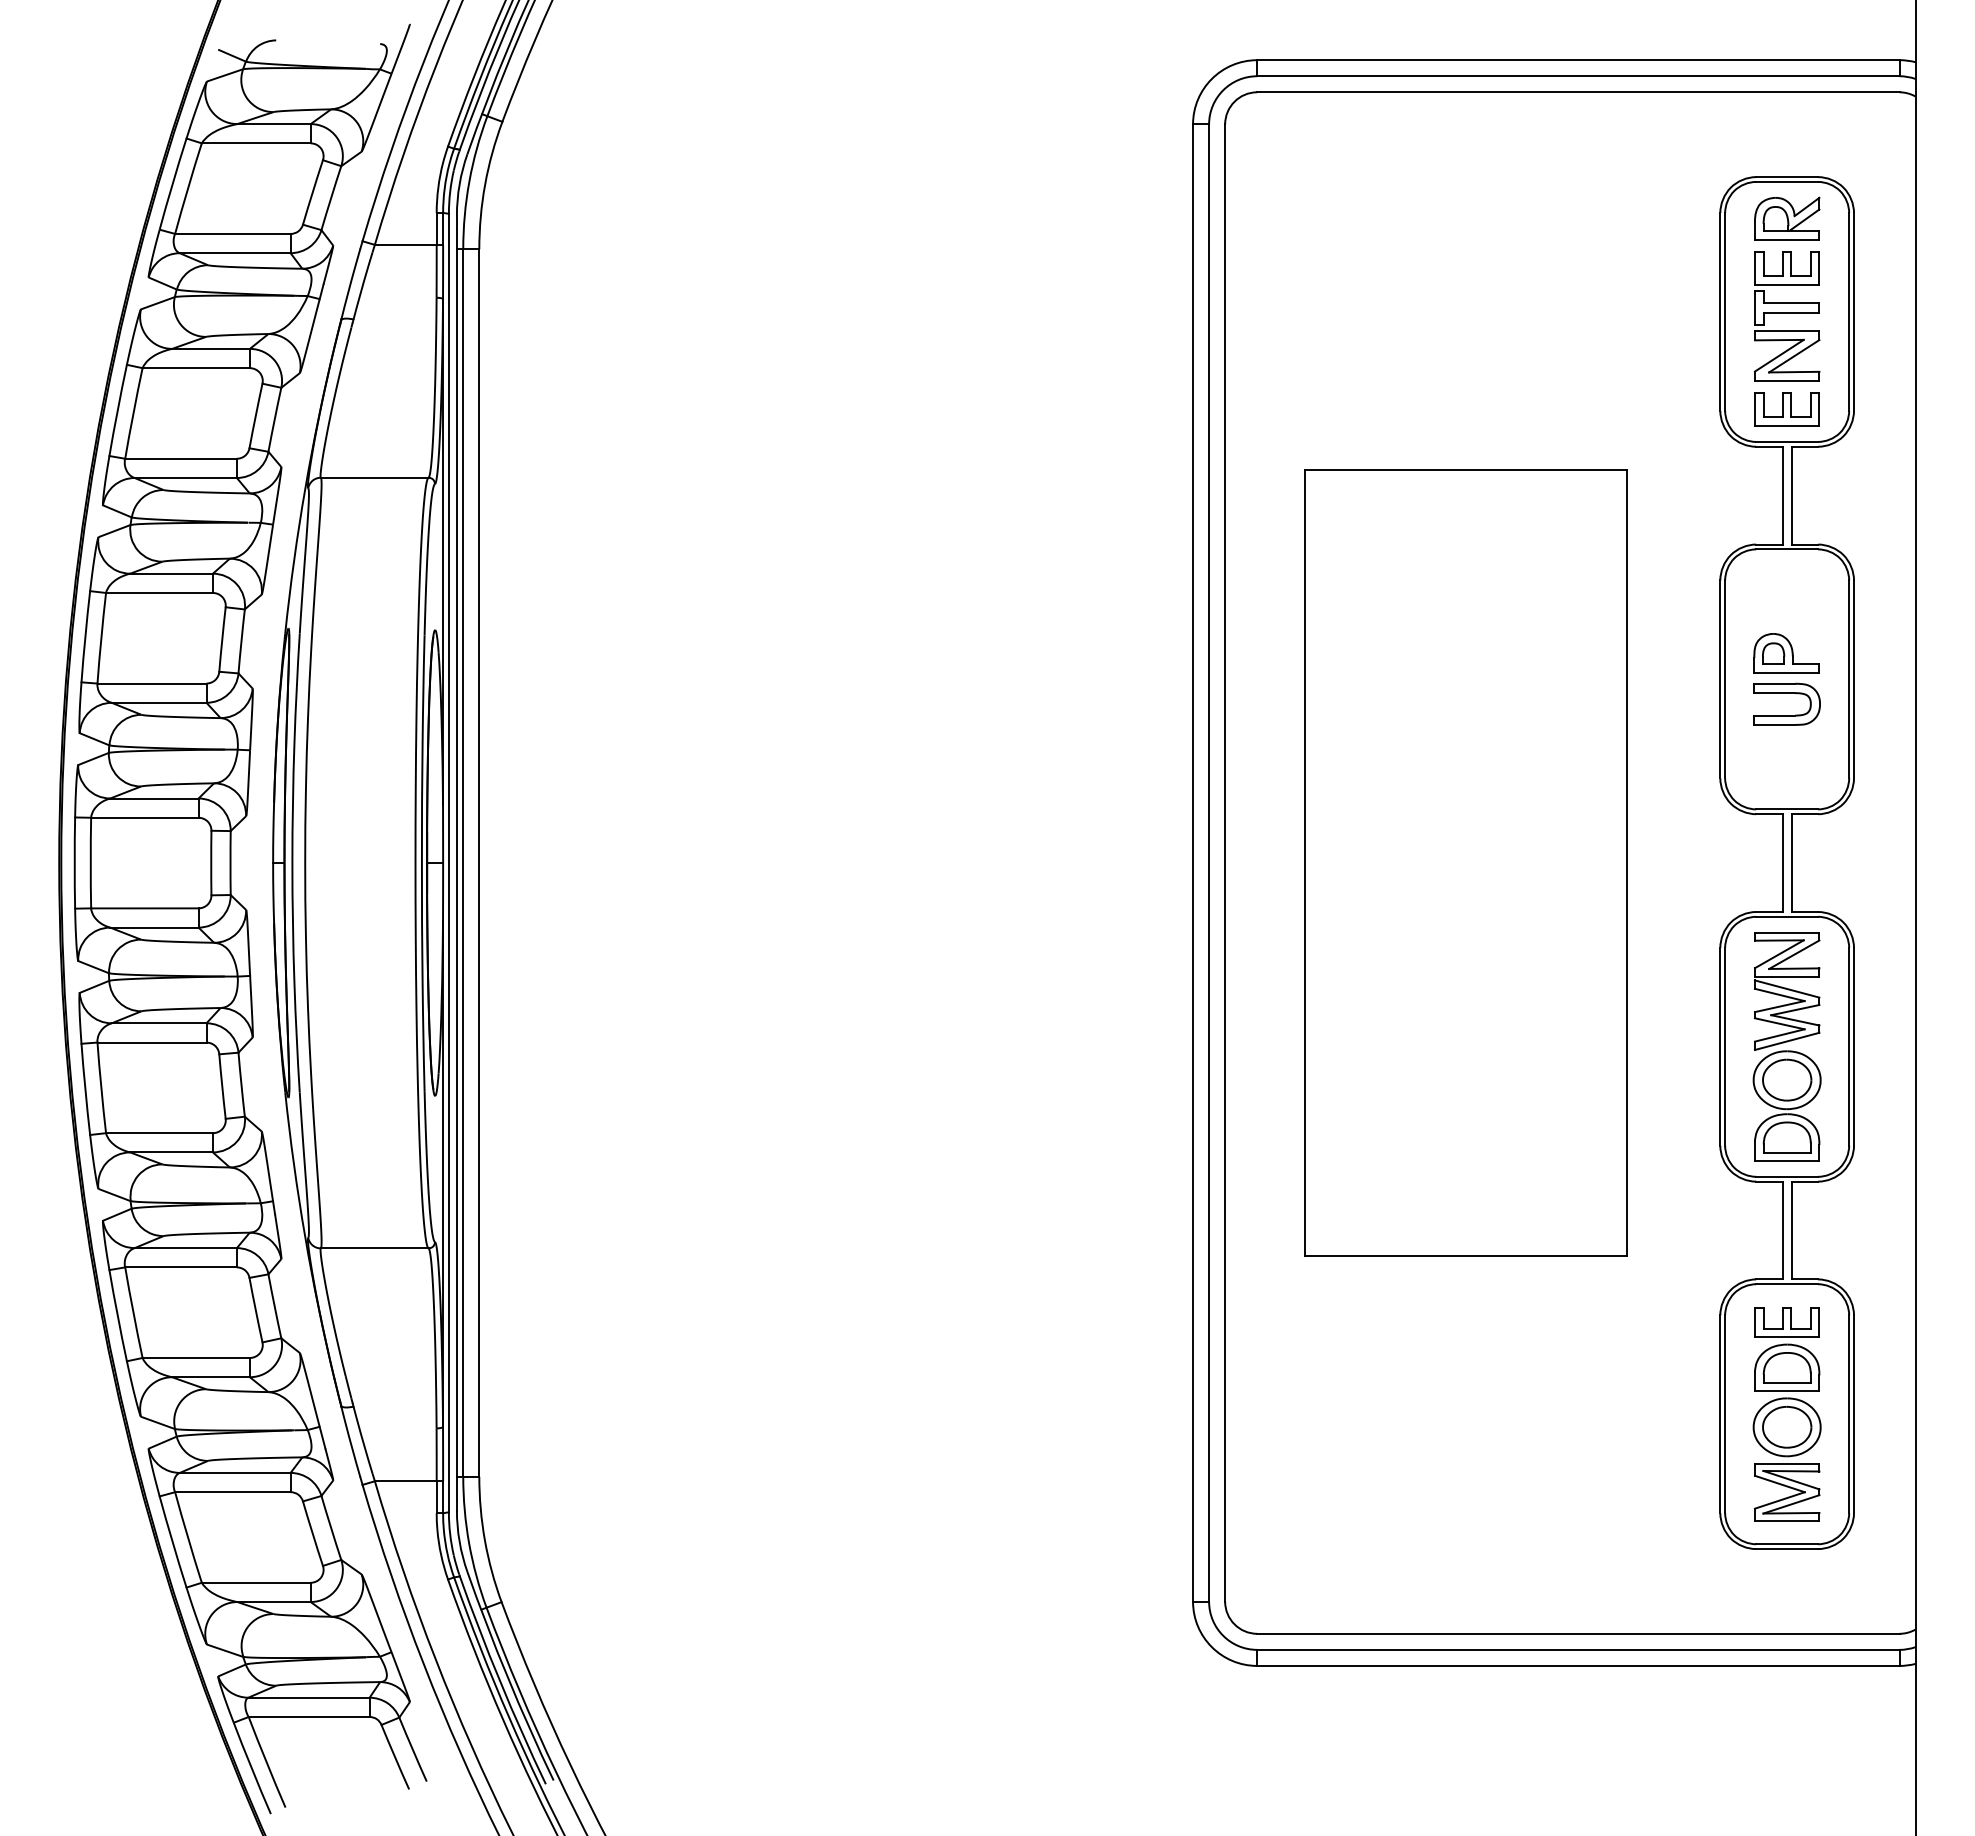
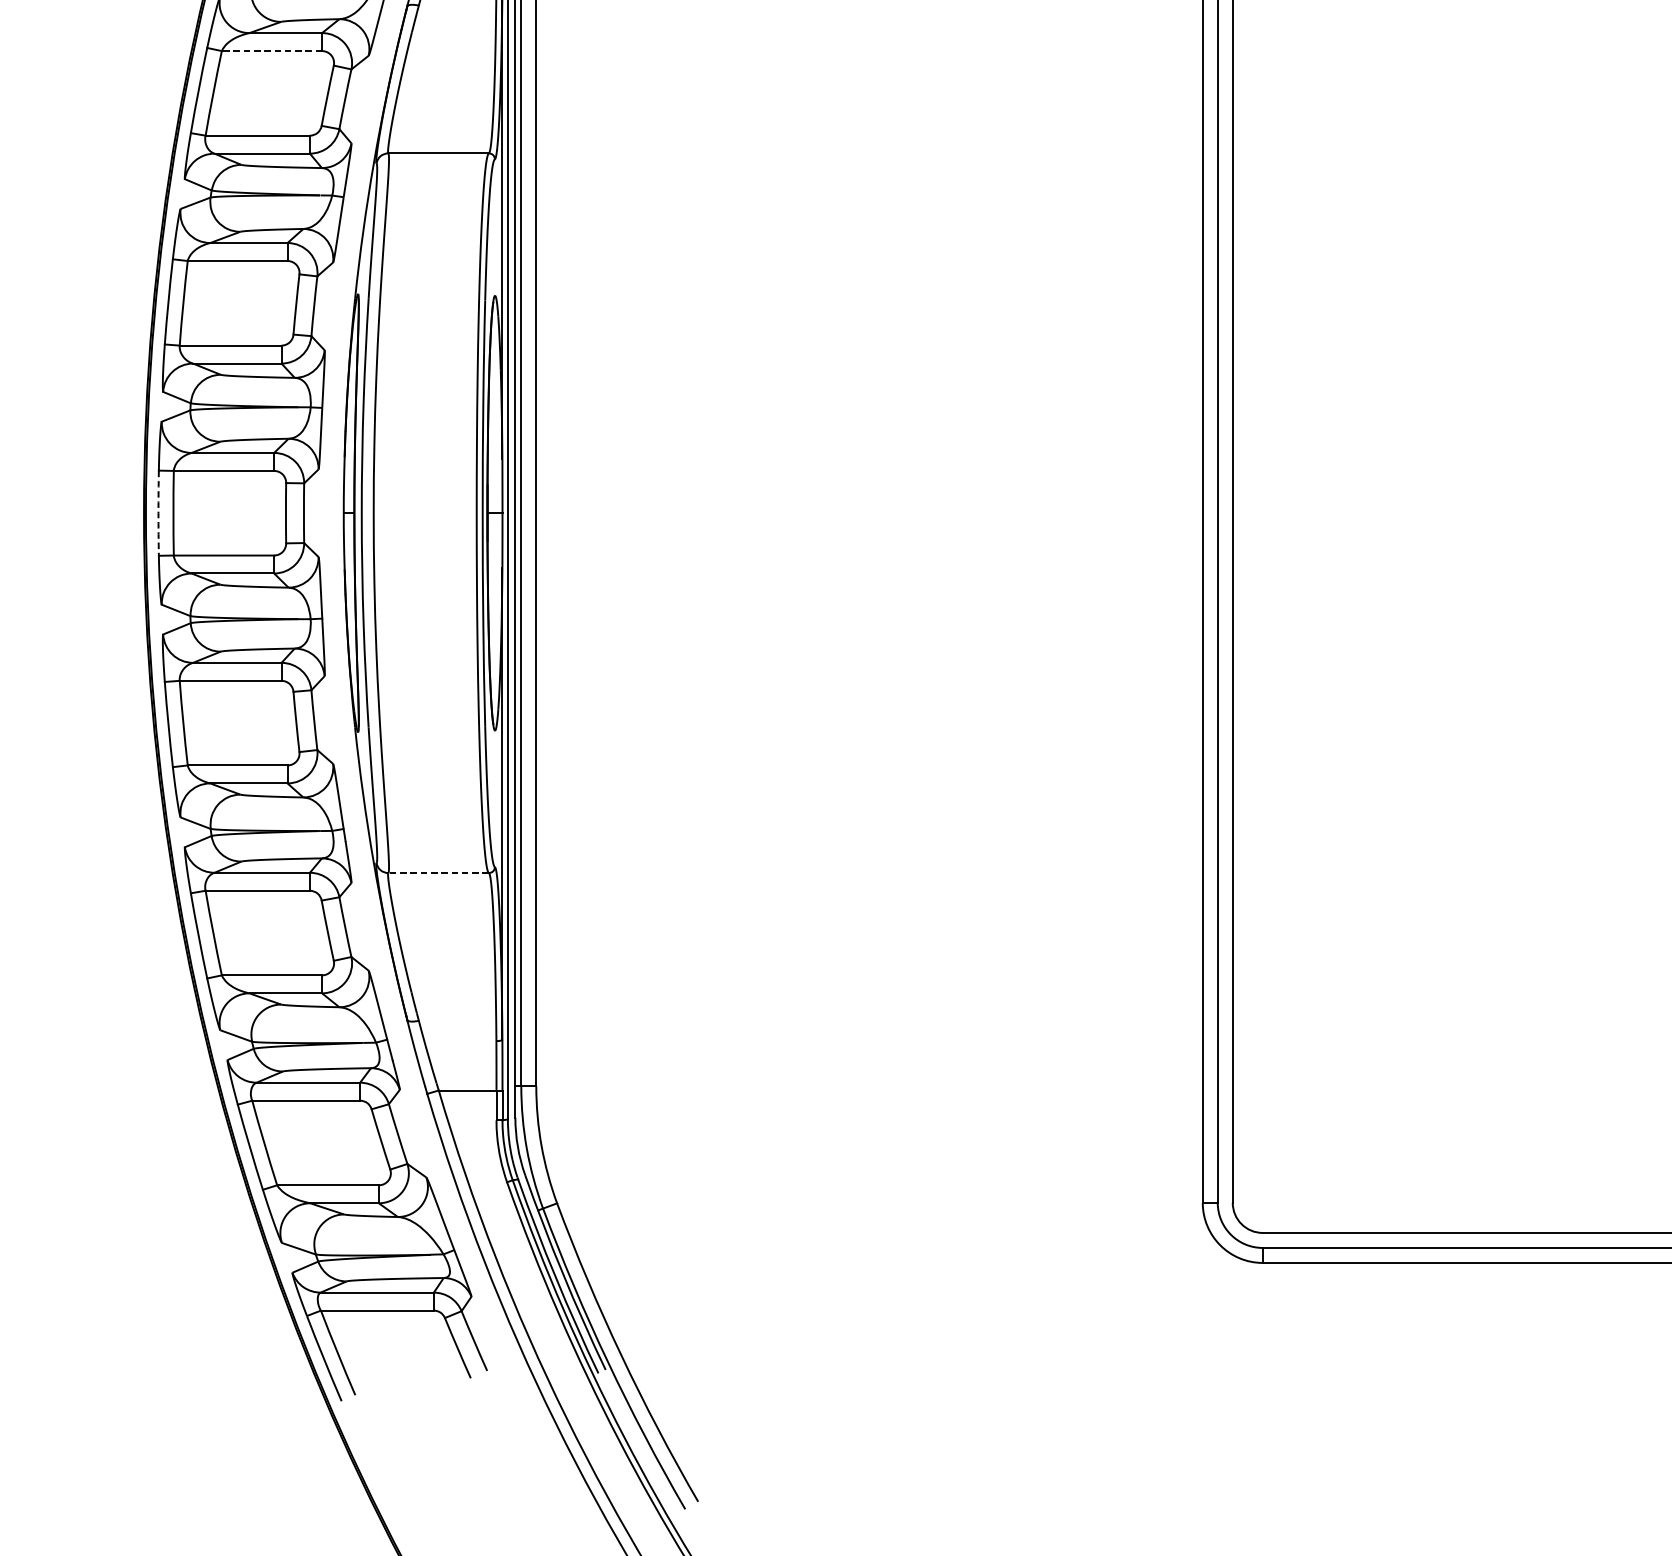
line: (196, 368) -> (272, 51), solid -> dashed
part: (1465, 862) -> (1457, 512), removed
arc: (74, 863) -> (158, 513), solid -> dashed
line: (374, 1248) -> (438, 873), solid -> dashed

